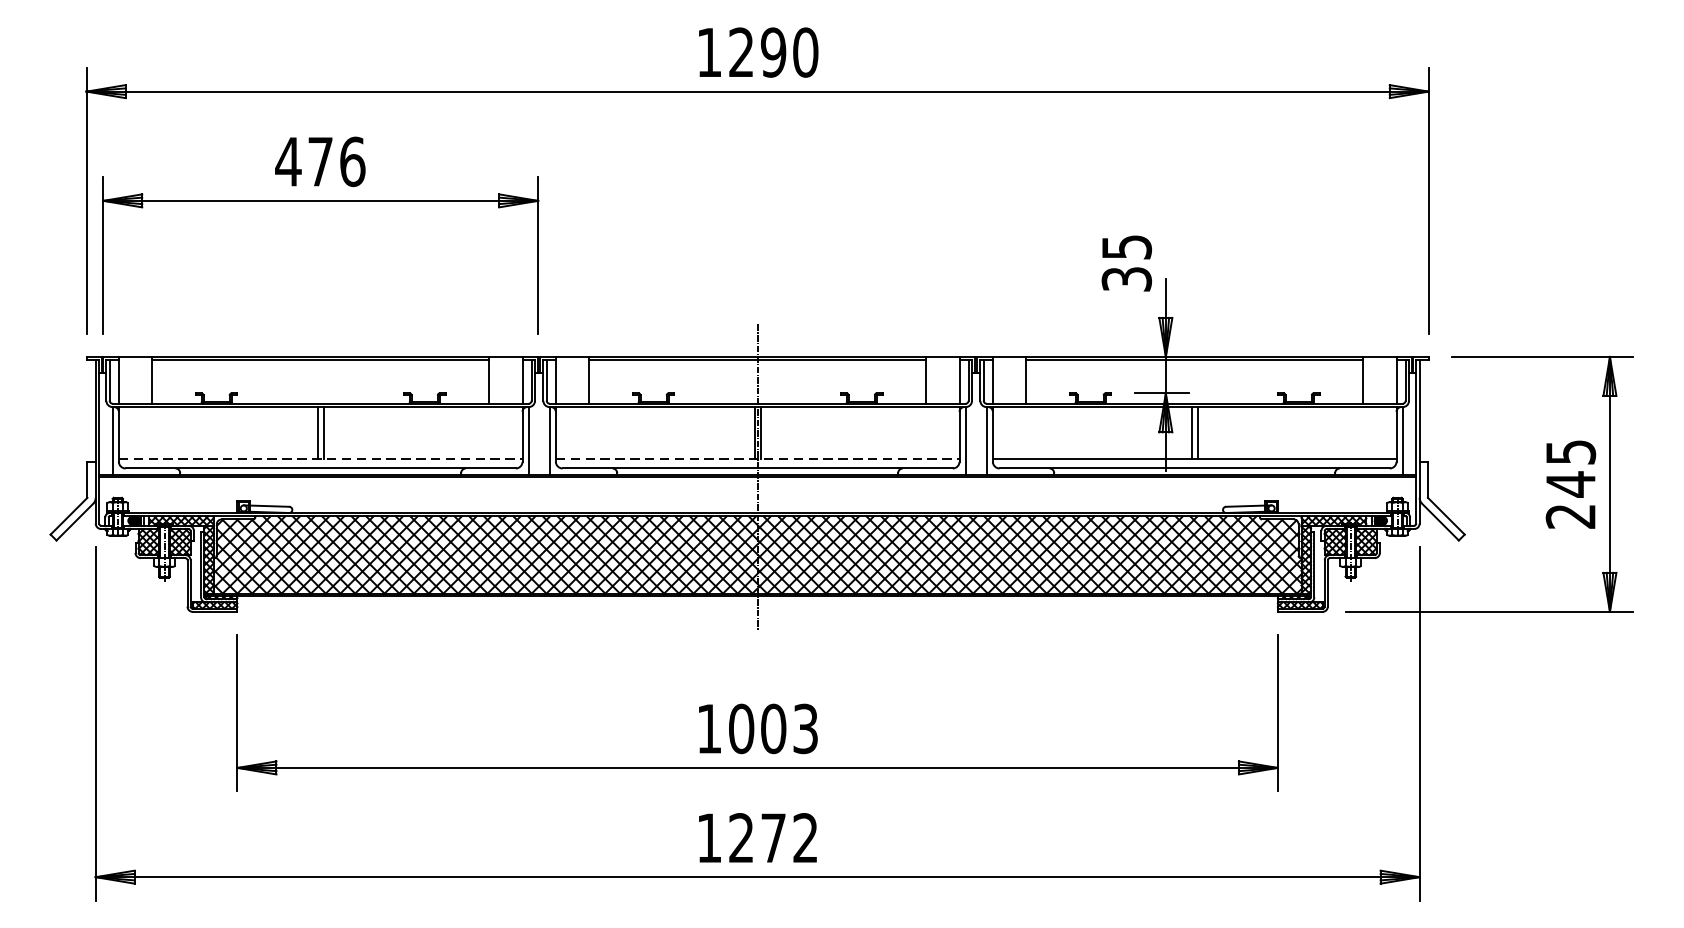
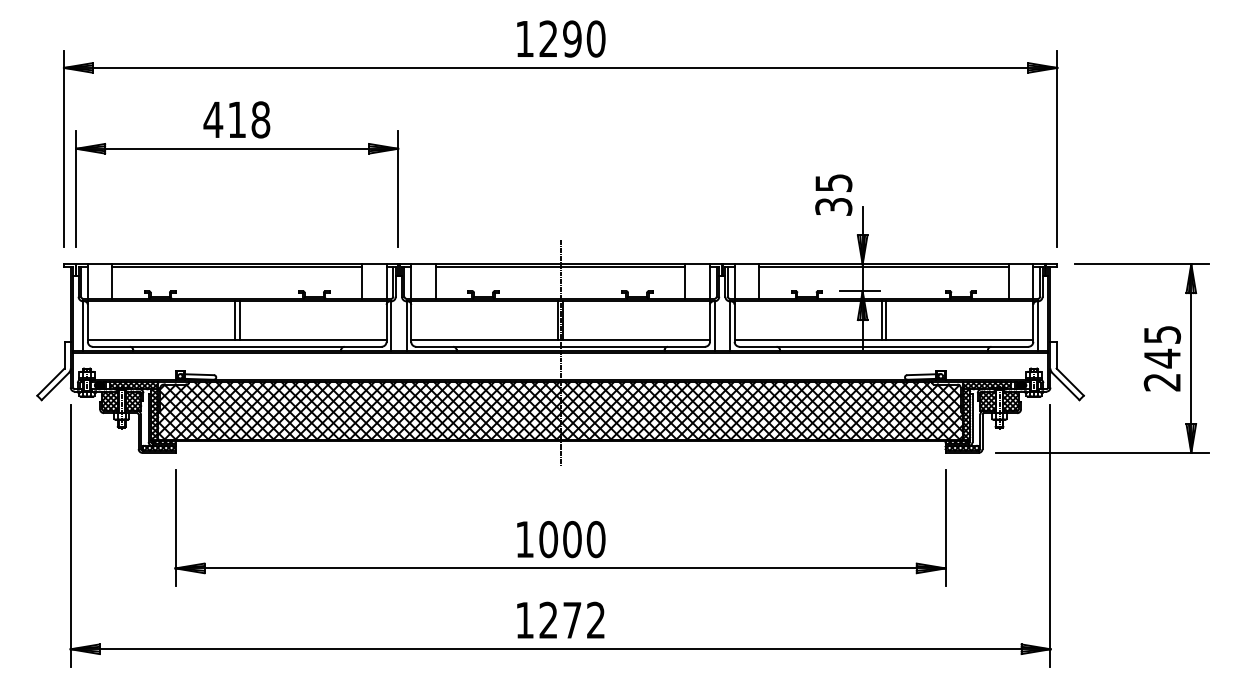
text: (337, 161) -> (249, 119), 476 -> 418
line: (321, 458) -> (237, 339), dashed -> solid
line: (758, 458) -> (561, 339), dashed -> solid
text: (804, 728) -> (595, 539), 1003 -> 1000

